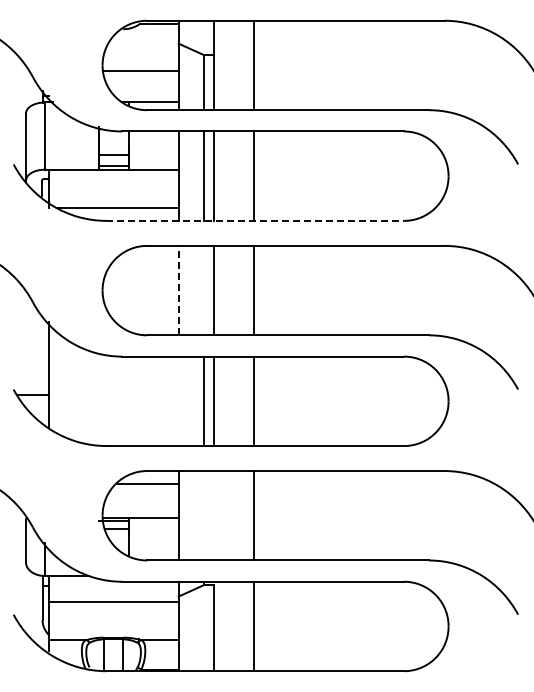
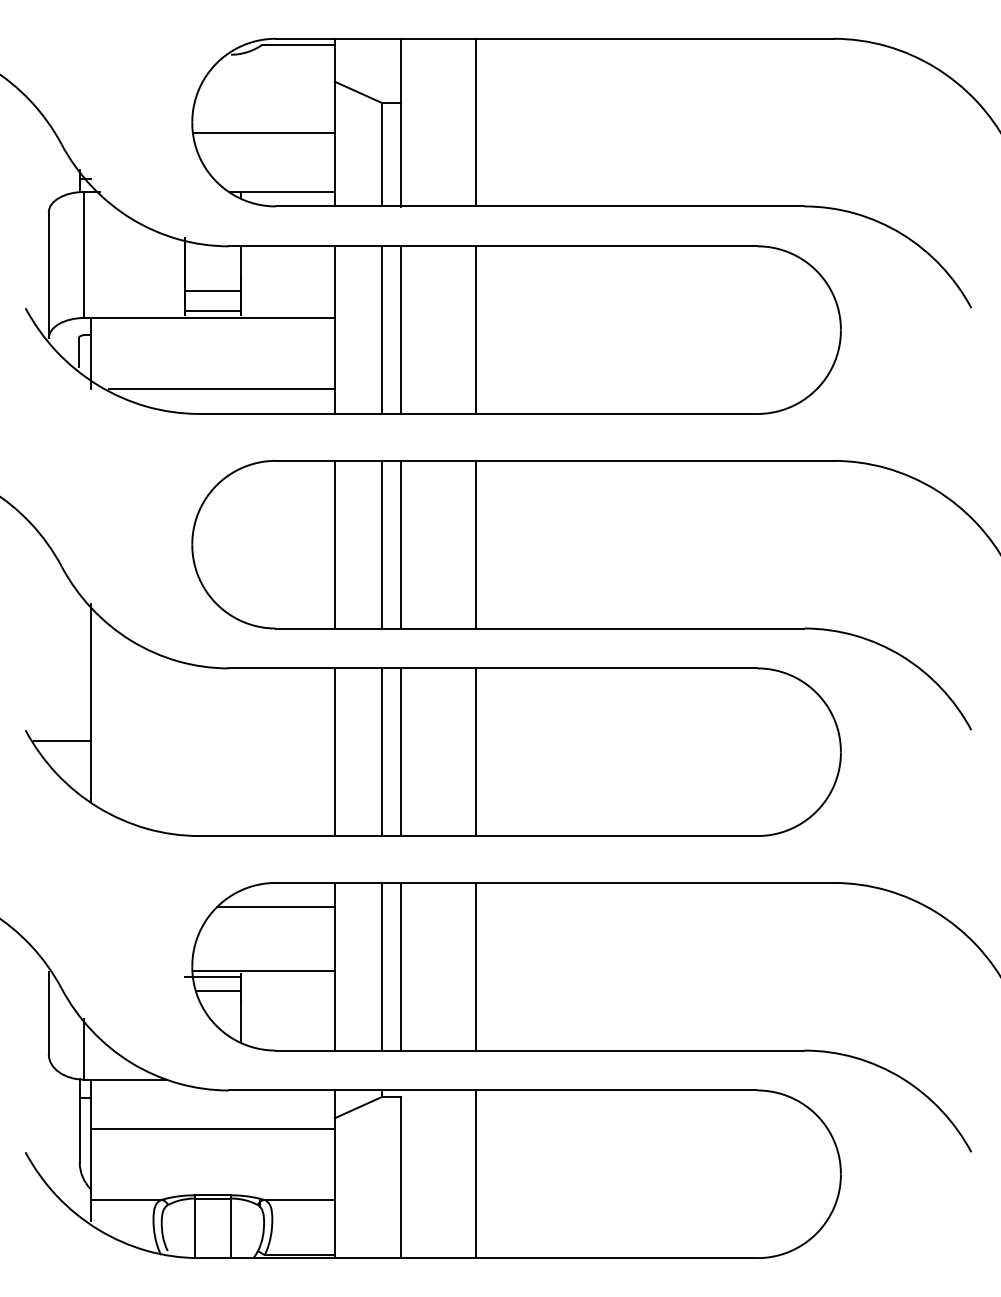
line: (255, 220) -> (478, 413), dashed -> solid
line: (178, 290) -> (334, 544), dashed -> solid
line: (203, 290) -> (381, 544), added
line: (178, 401) -> (334, 752), added
line: (203, 515) -> (381, 966), added
line: (213, 515) -> (400, 966), added

